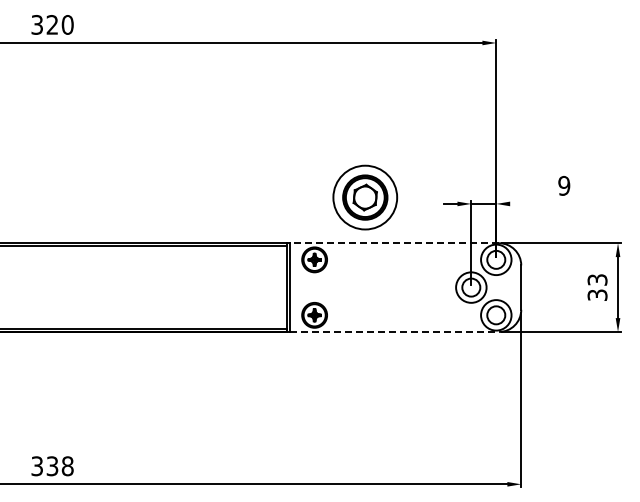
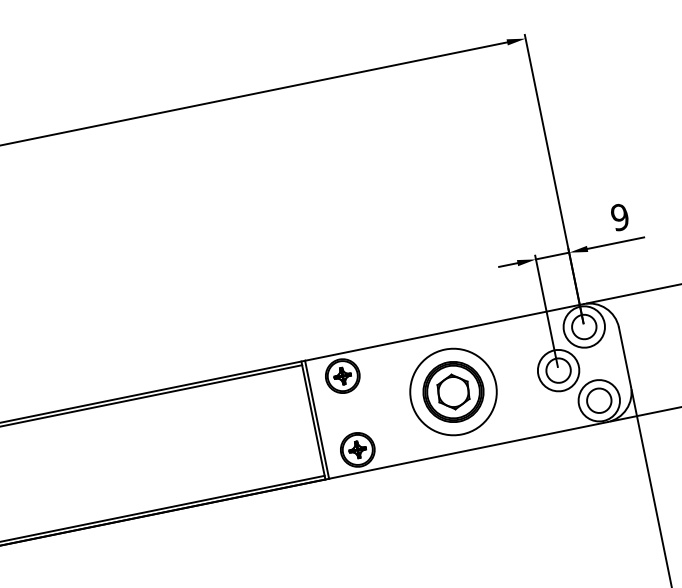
text: (564, 185) -> (620, 216), moved
part: (365, 197) -> (453, 391), moved
line: (531, 203) -> (615, 242), added
line: (394, 243) -> (444, 332), dashed -> solid
line: (394, 331) -> (468, 449), dashed -> solid

